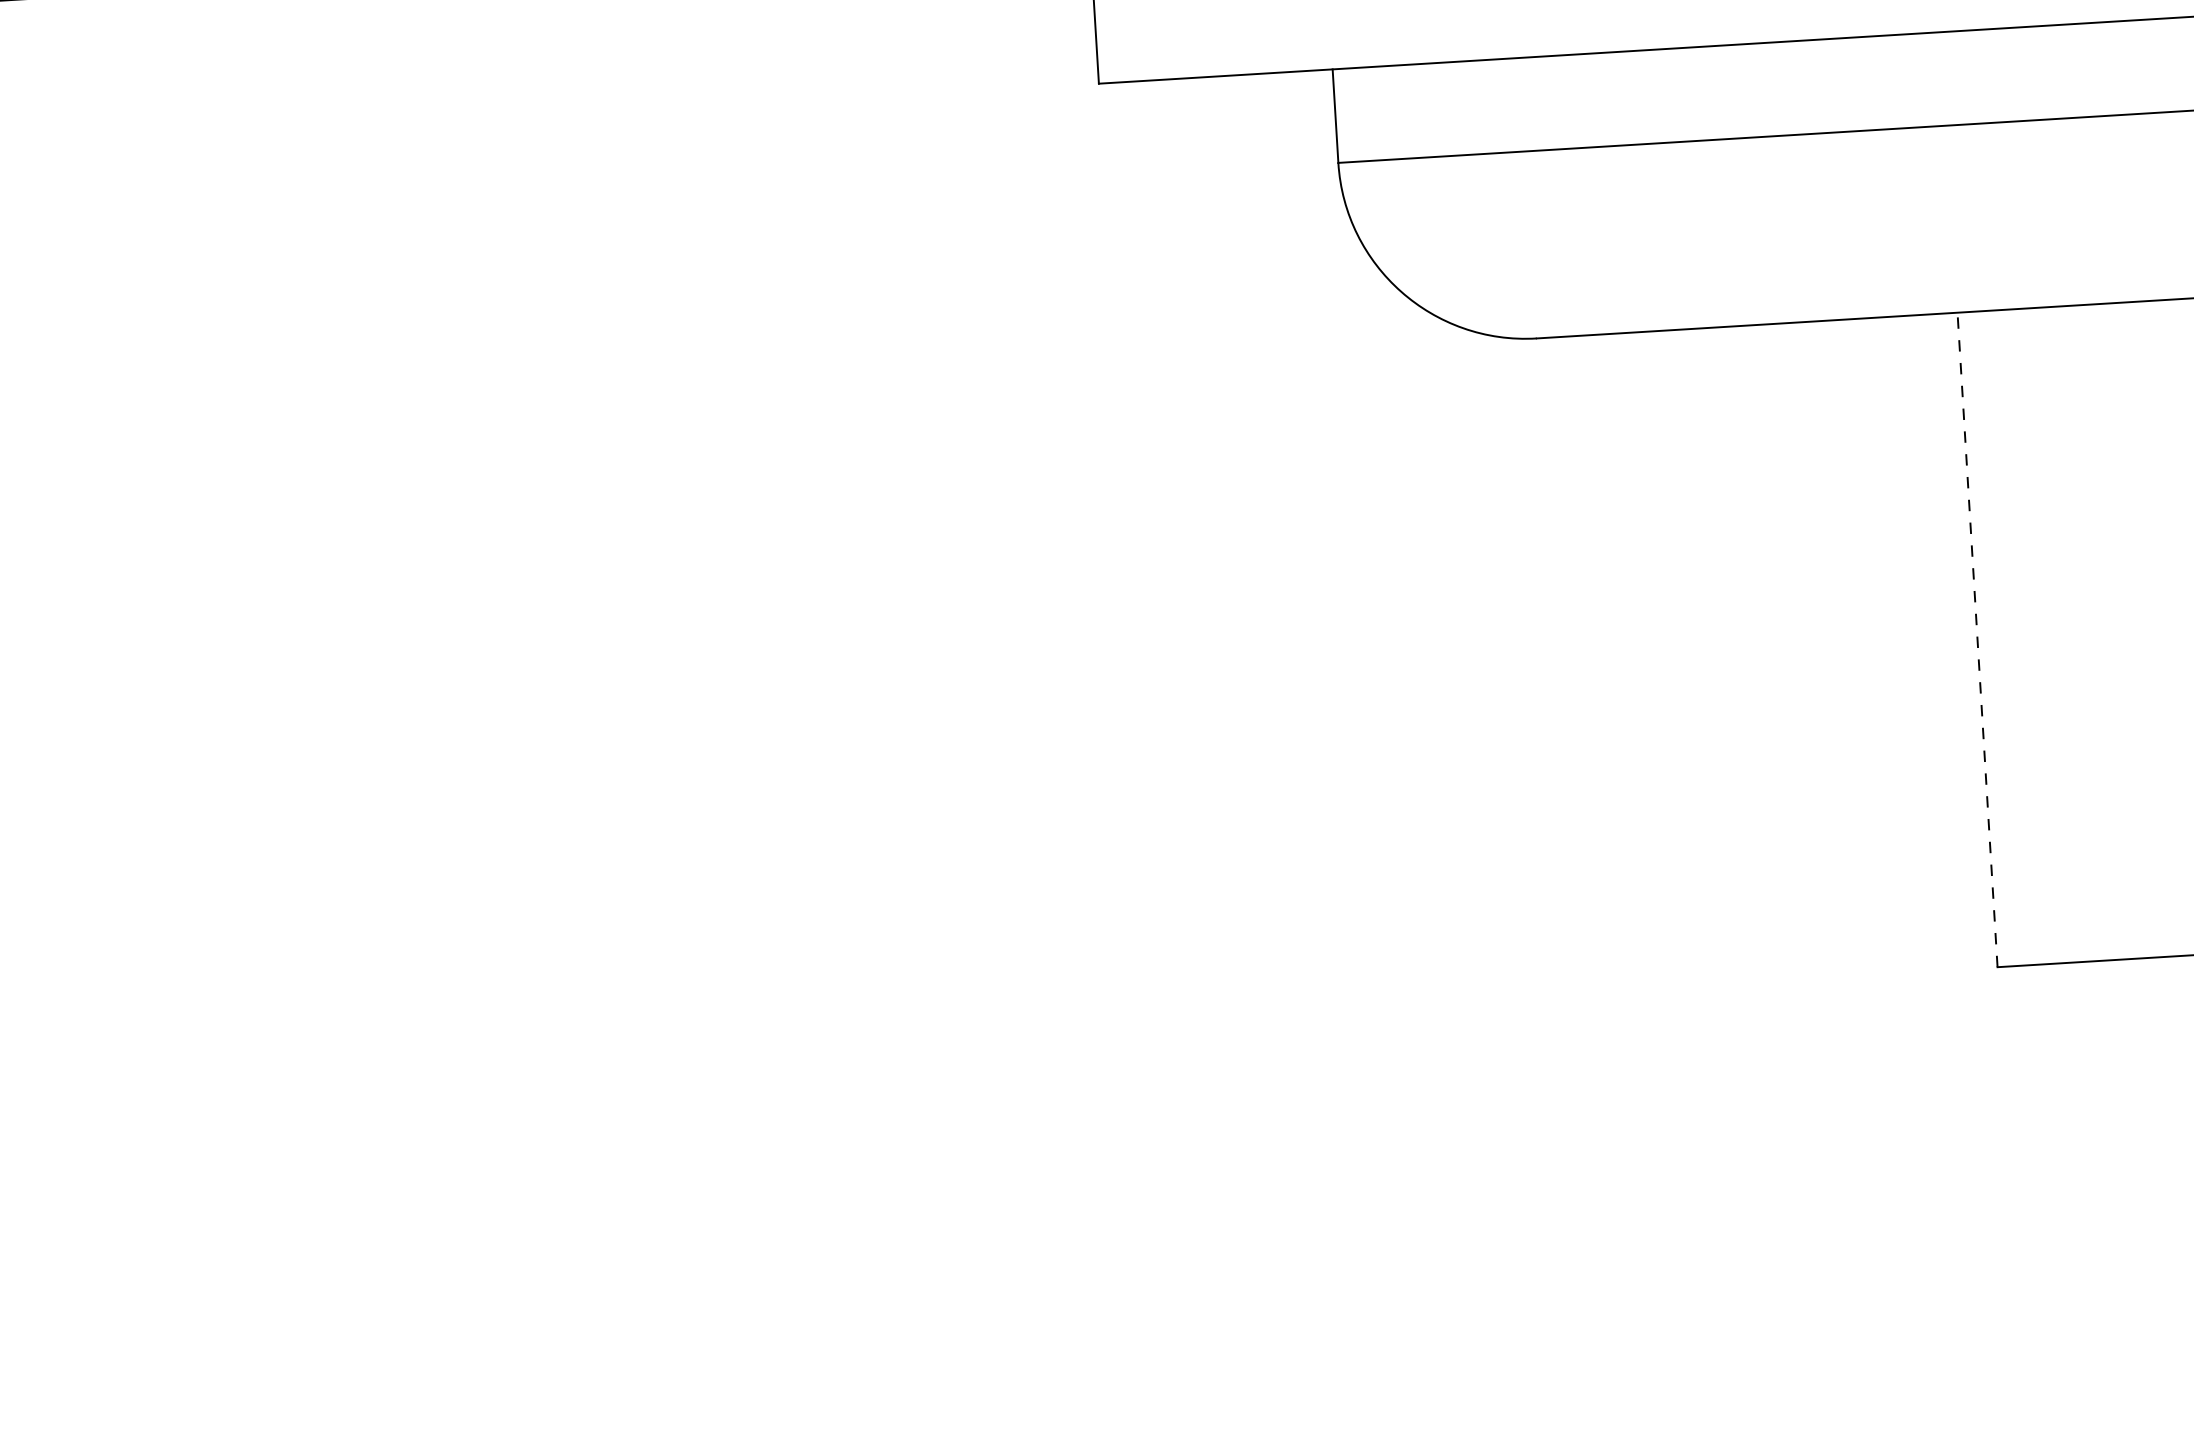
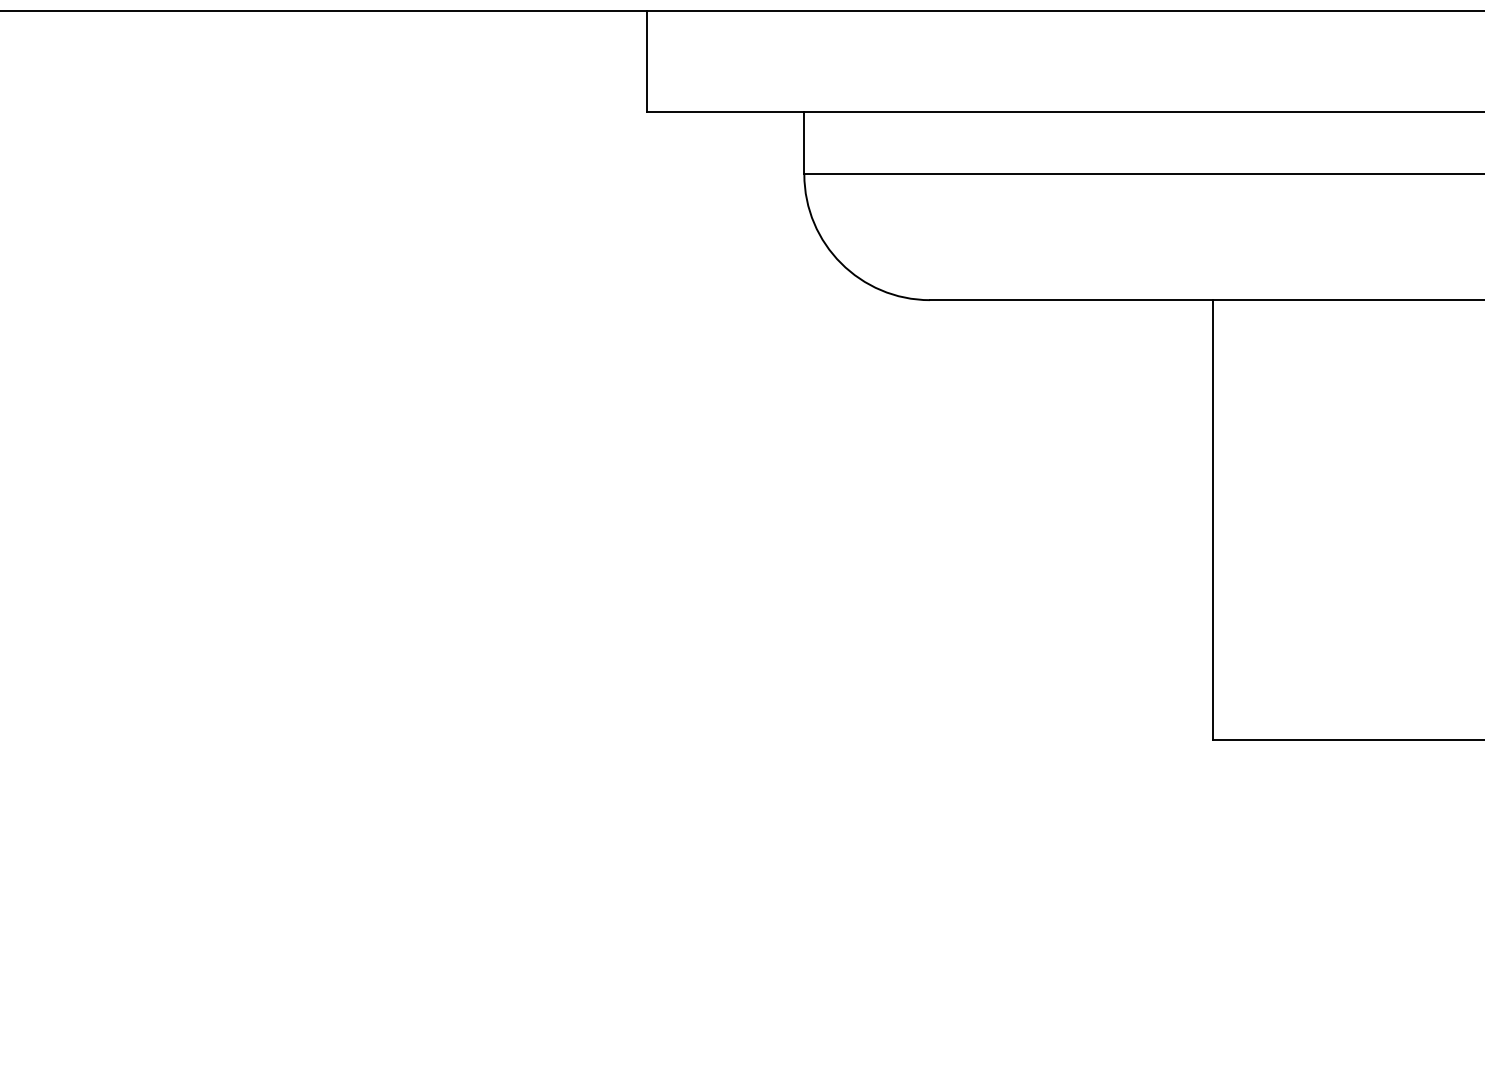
line: (1977, 640) -> (1212, 520), dashed -> solid

